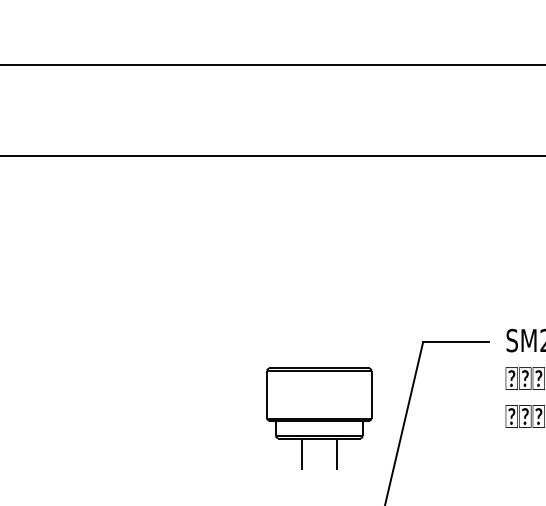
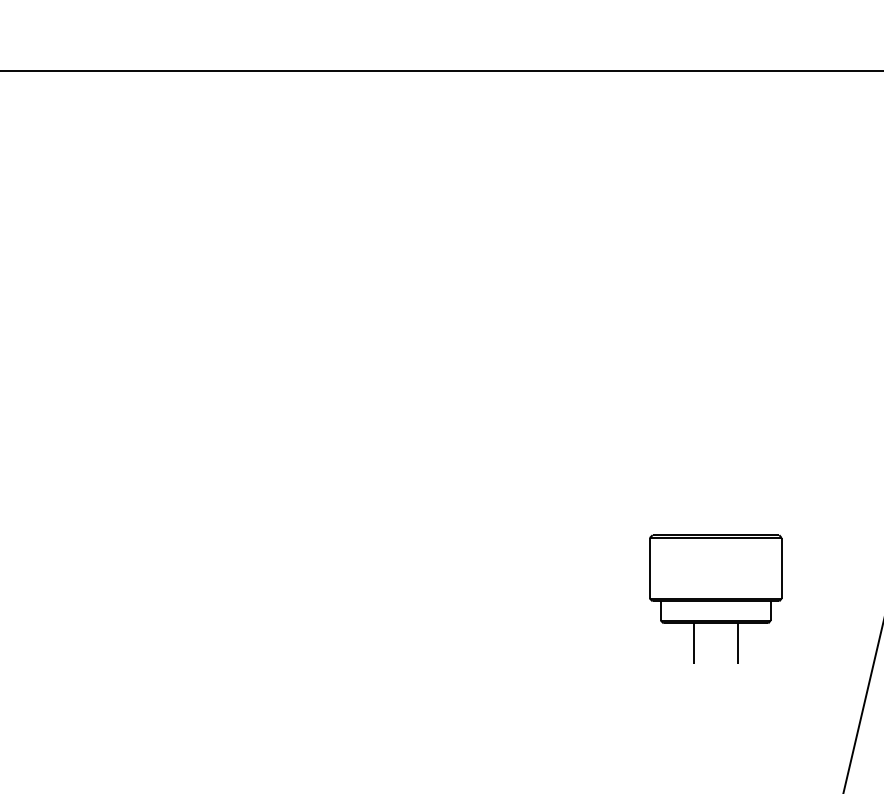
part: (318, 418) -> (714, 598), size x0.62

